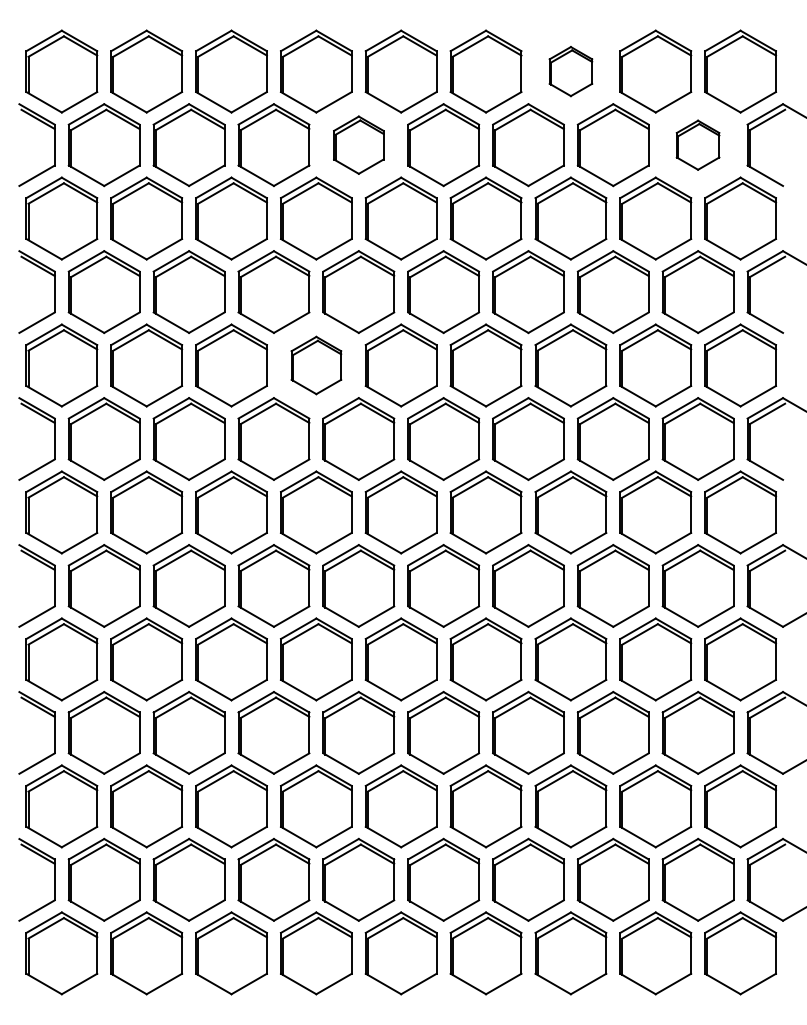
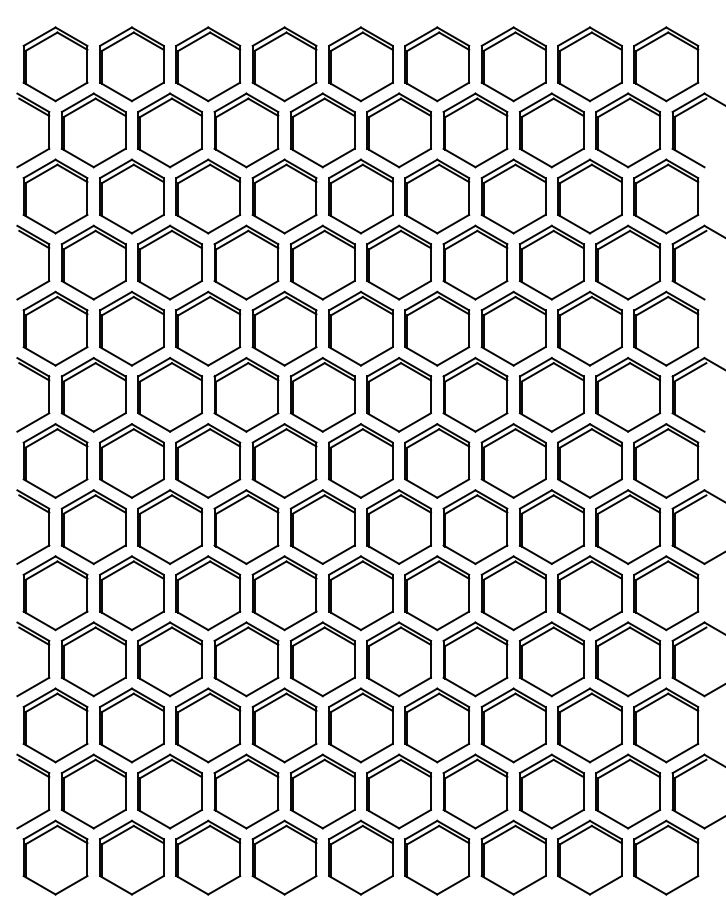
part: (570, 71) -> (513, 64), size x1.67
part: (358, 145) -> (322, 130), size x1.43
part: (697, 145) -> (627, 130), size x1.67
part: (316, 365) -> (284, 328), size x1.43

